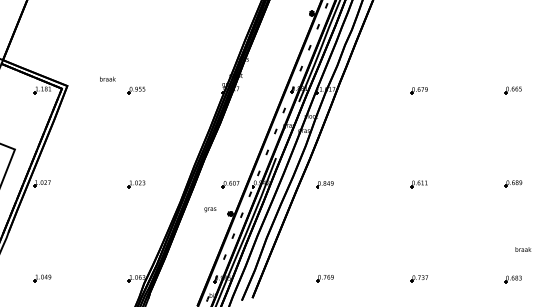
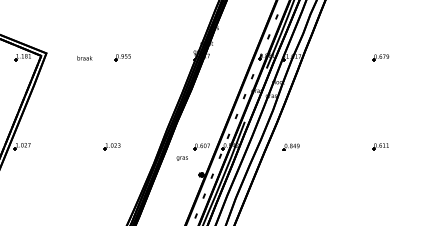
text: (107, 78) -> (84, 57), moved
part: (136, 90) -> (122, 57), moved
text: (210, 209) -> (182, 158), moved

